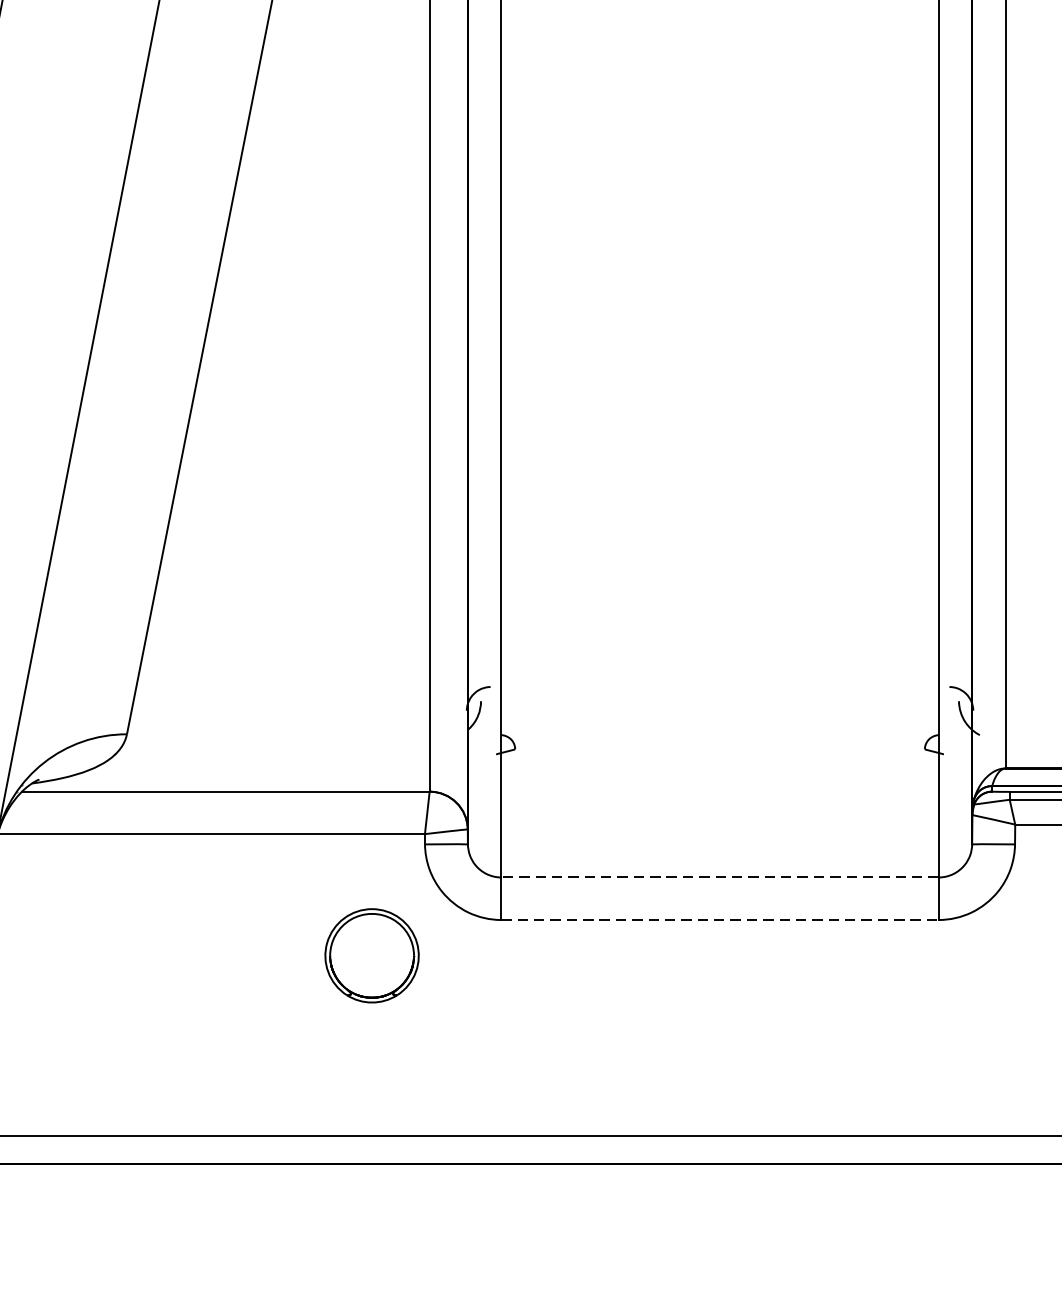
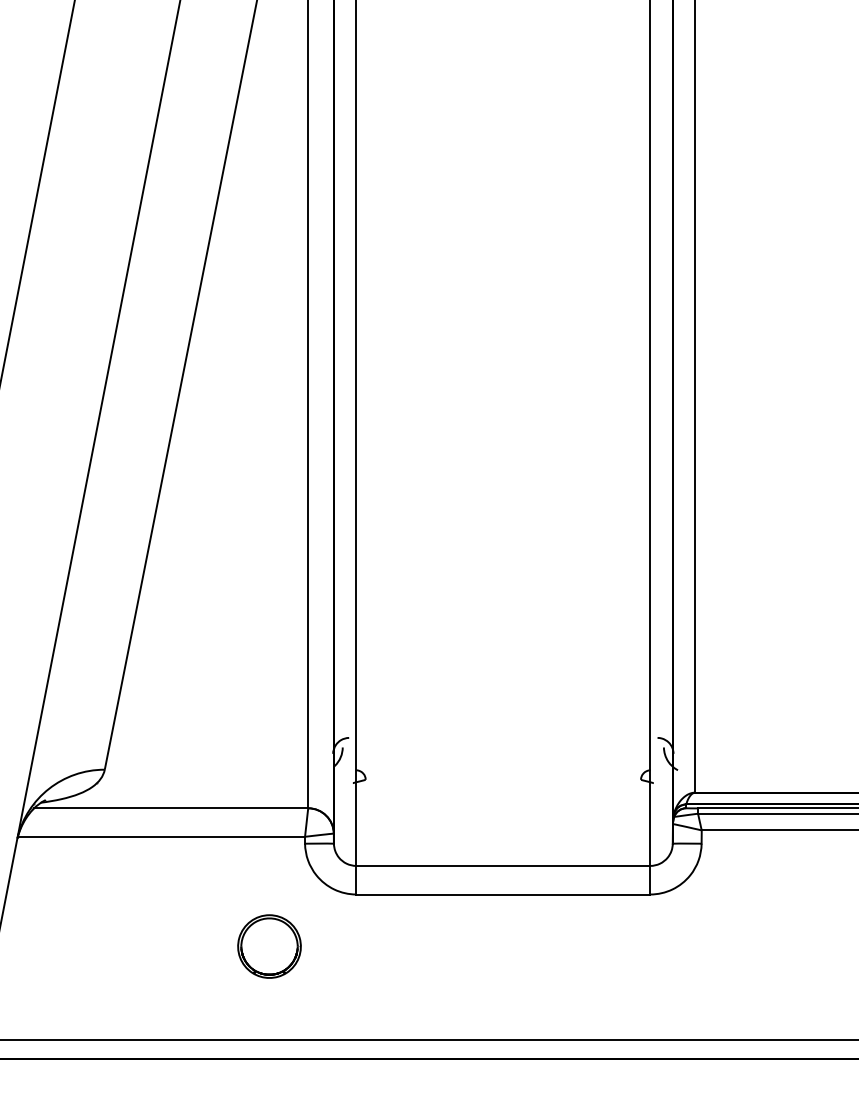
line: (718, 876) -> (502, 865), dashed -> solid
line: (720, 919) -> (503, 894), dashed -> solid
part: (372, 955) -> (269, 946), moved

